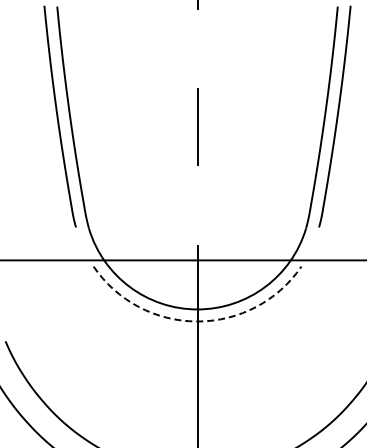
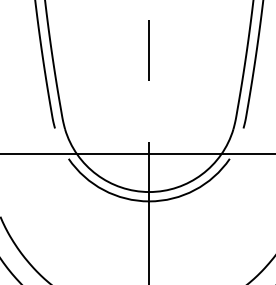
arc: (197, 321) -> (149, 201), dashed -> solid

